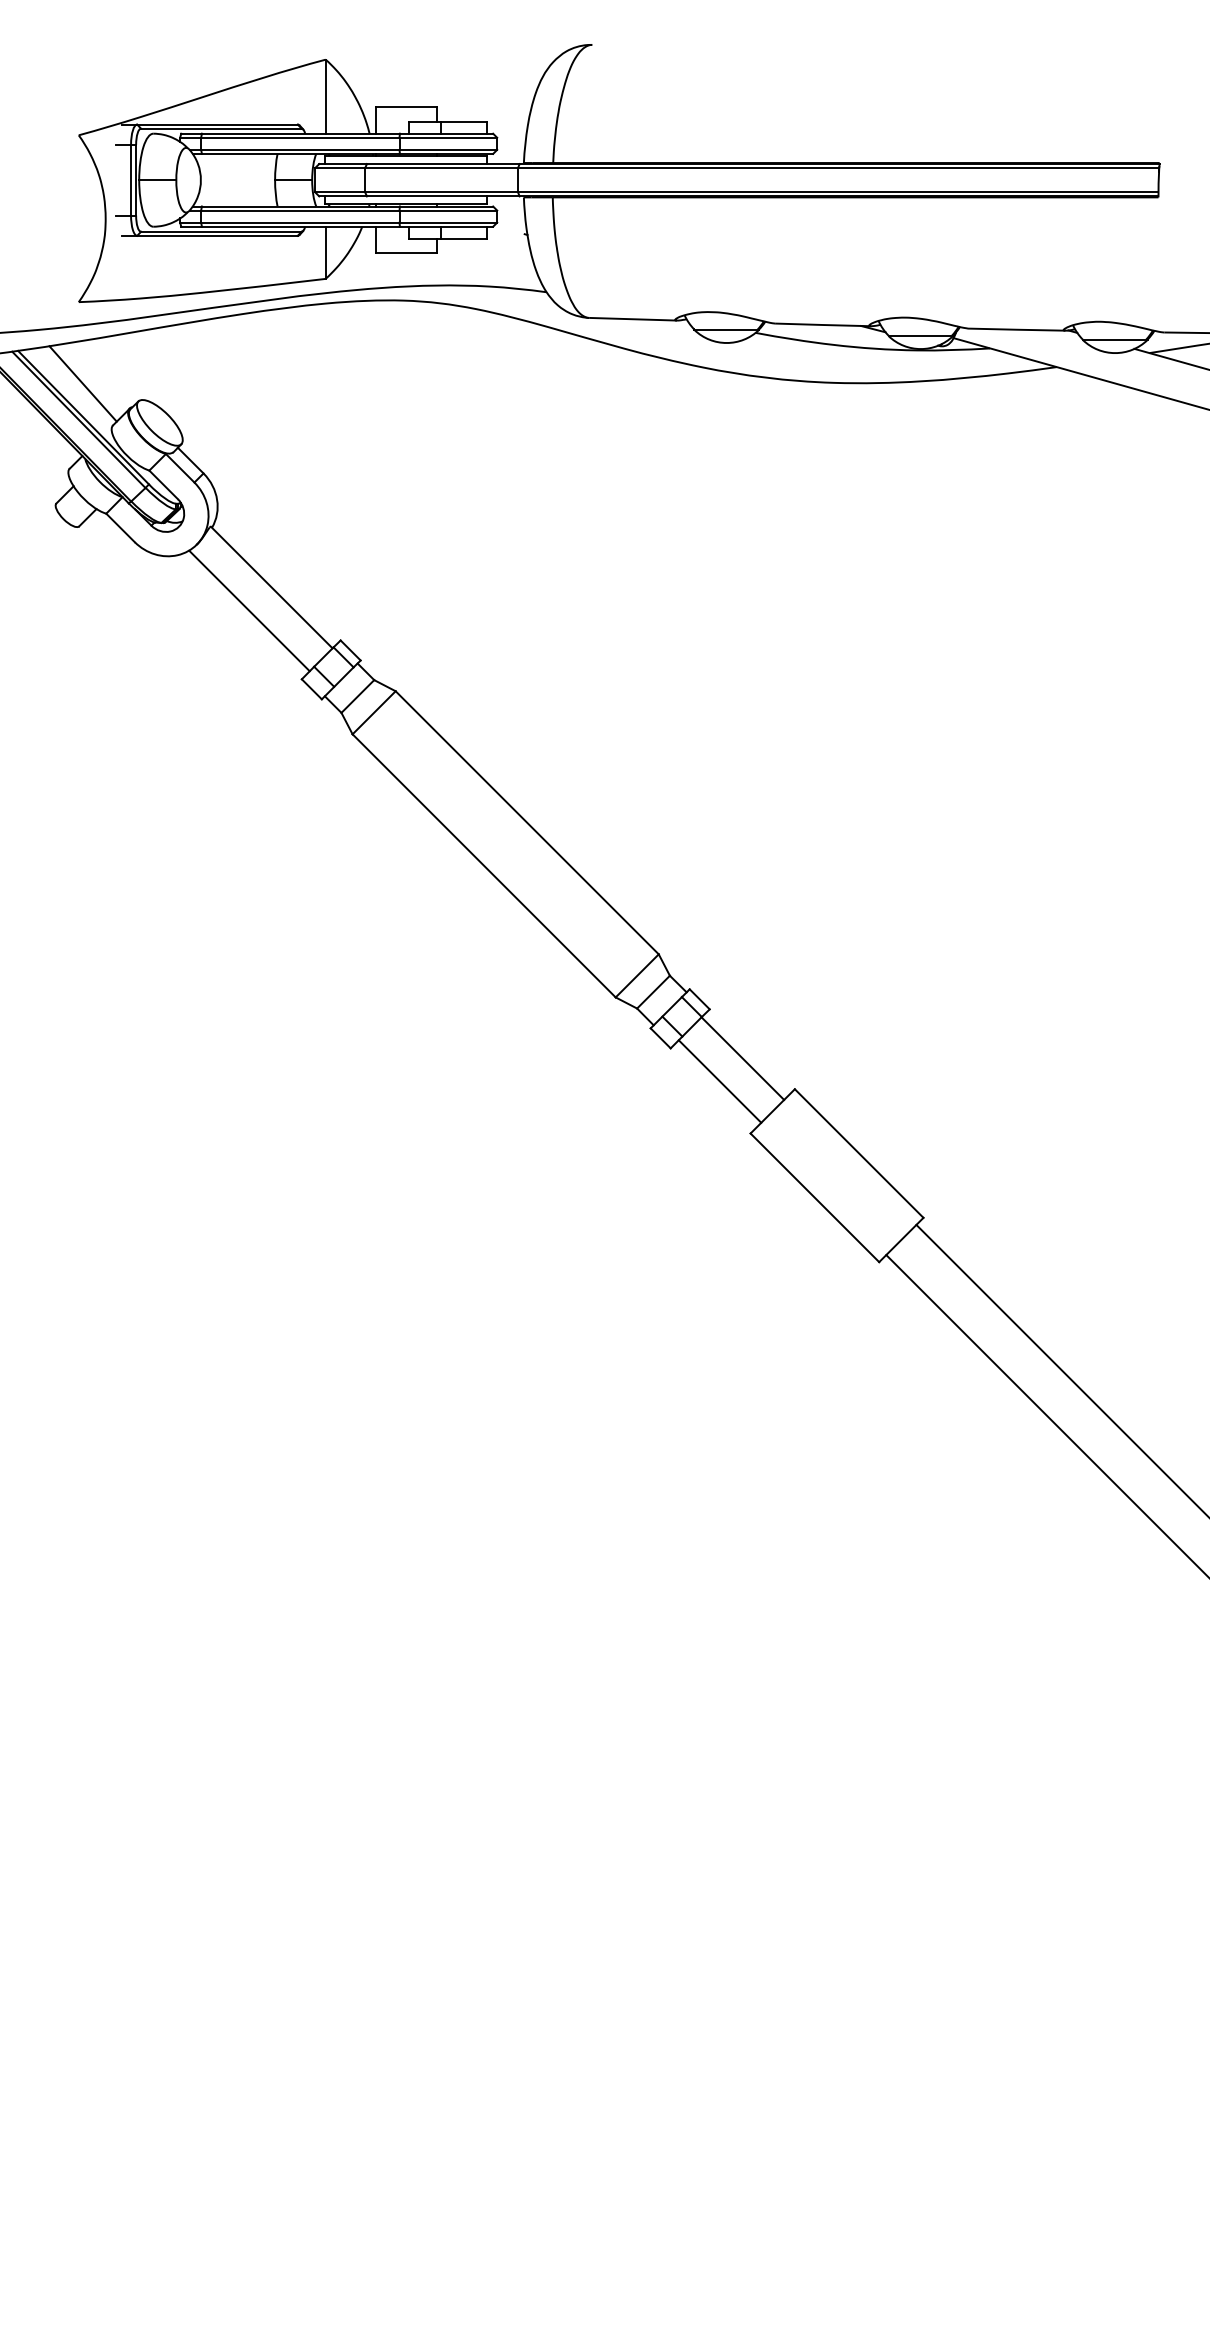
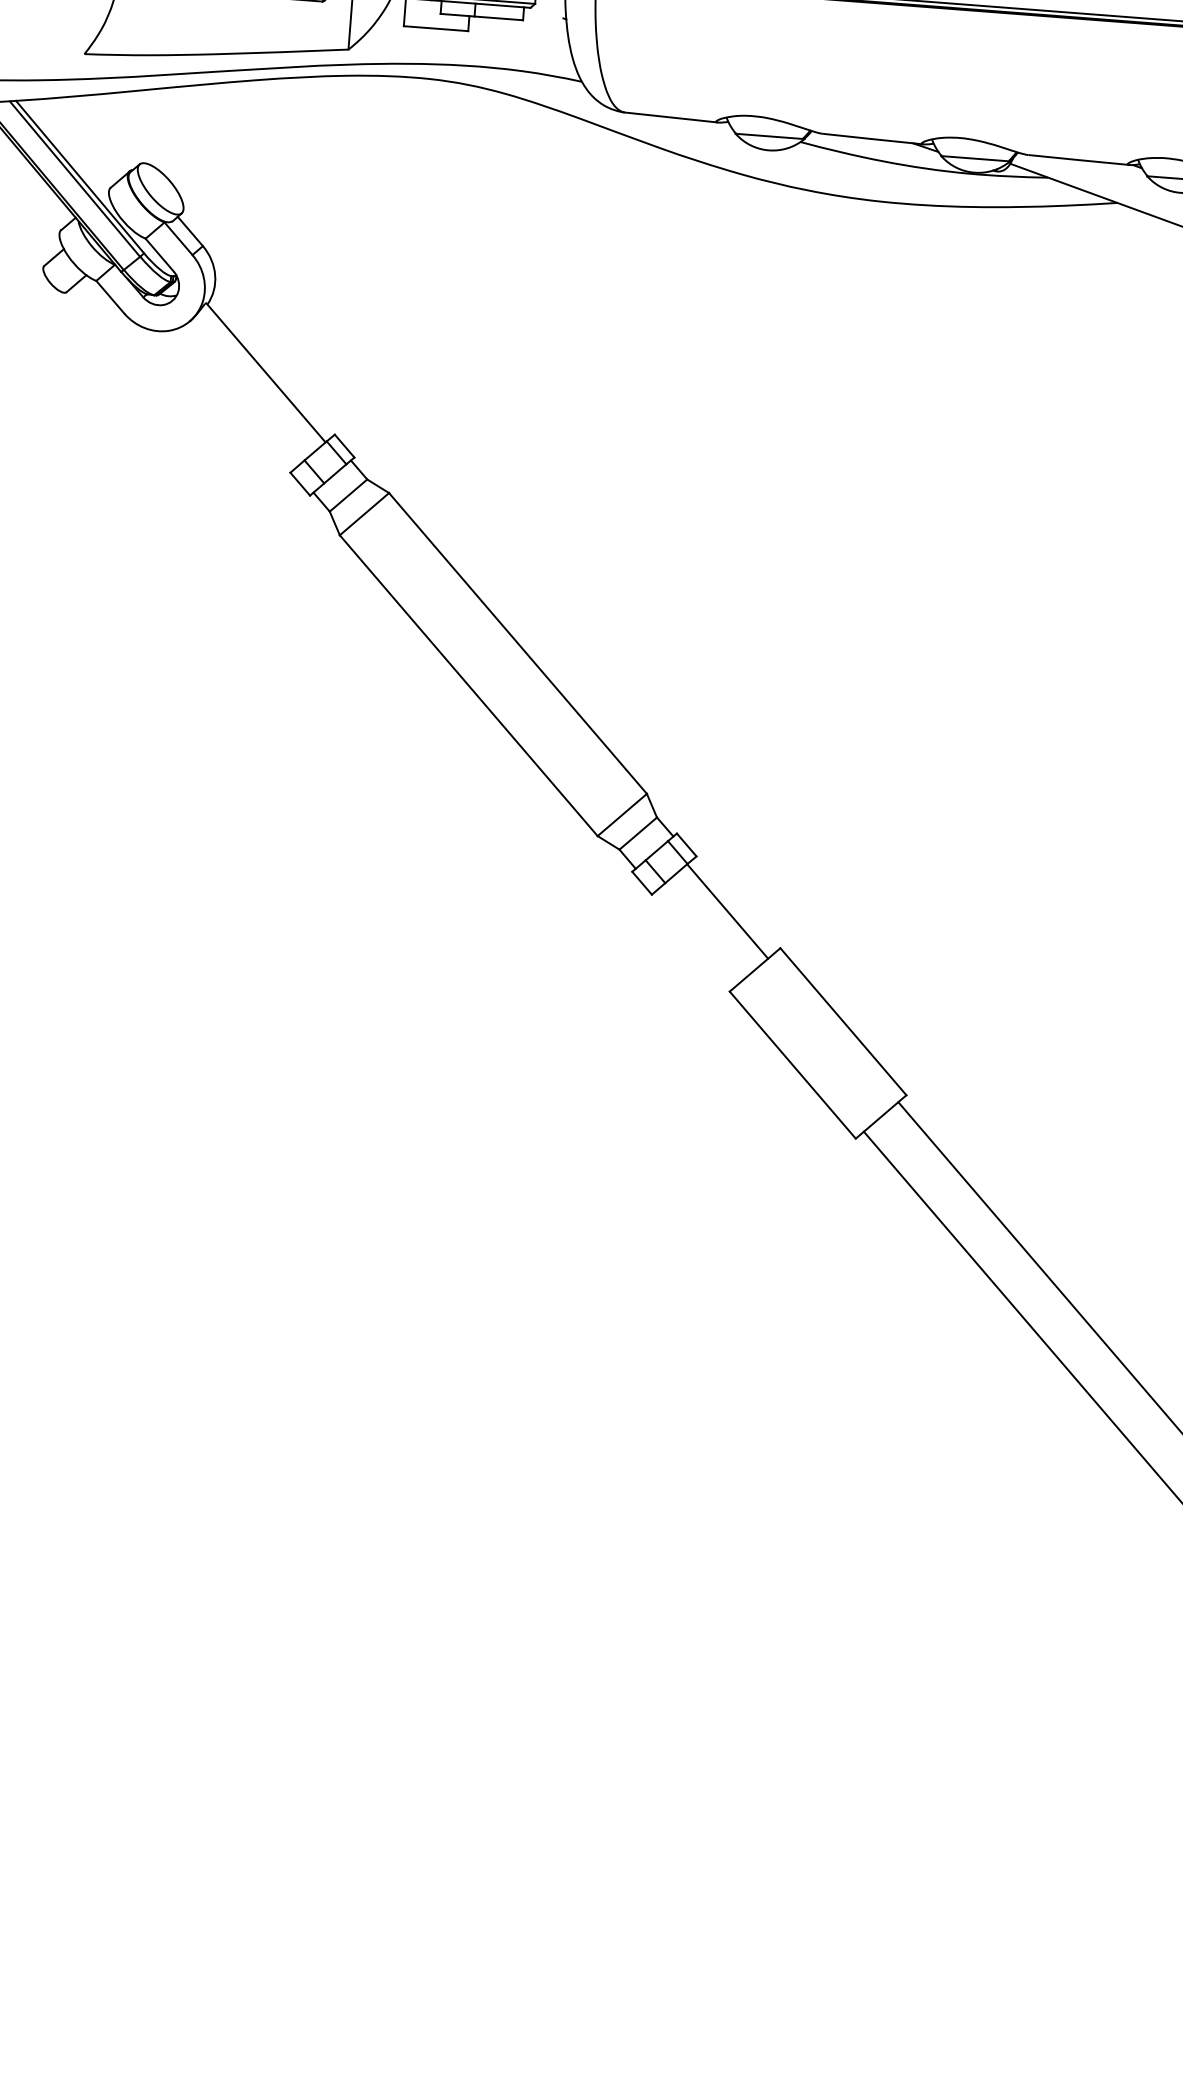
line: (82, 383) -> (81, 140), removed
line: (249, 610) -> (240, 395), removed
line: (719, 1081) -> (701, 933), removed

